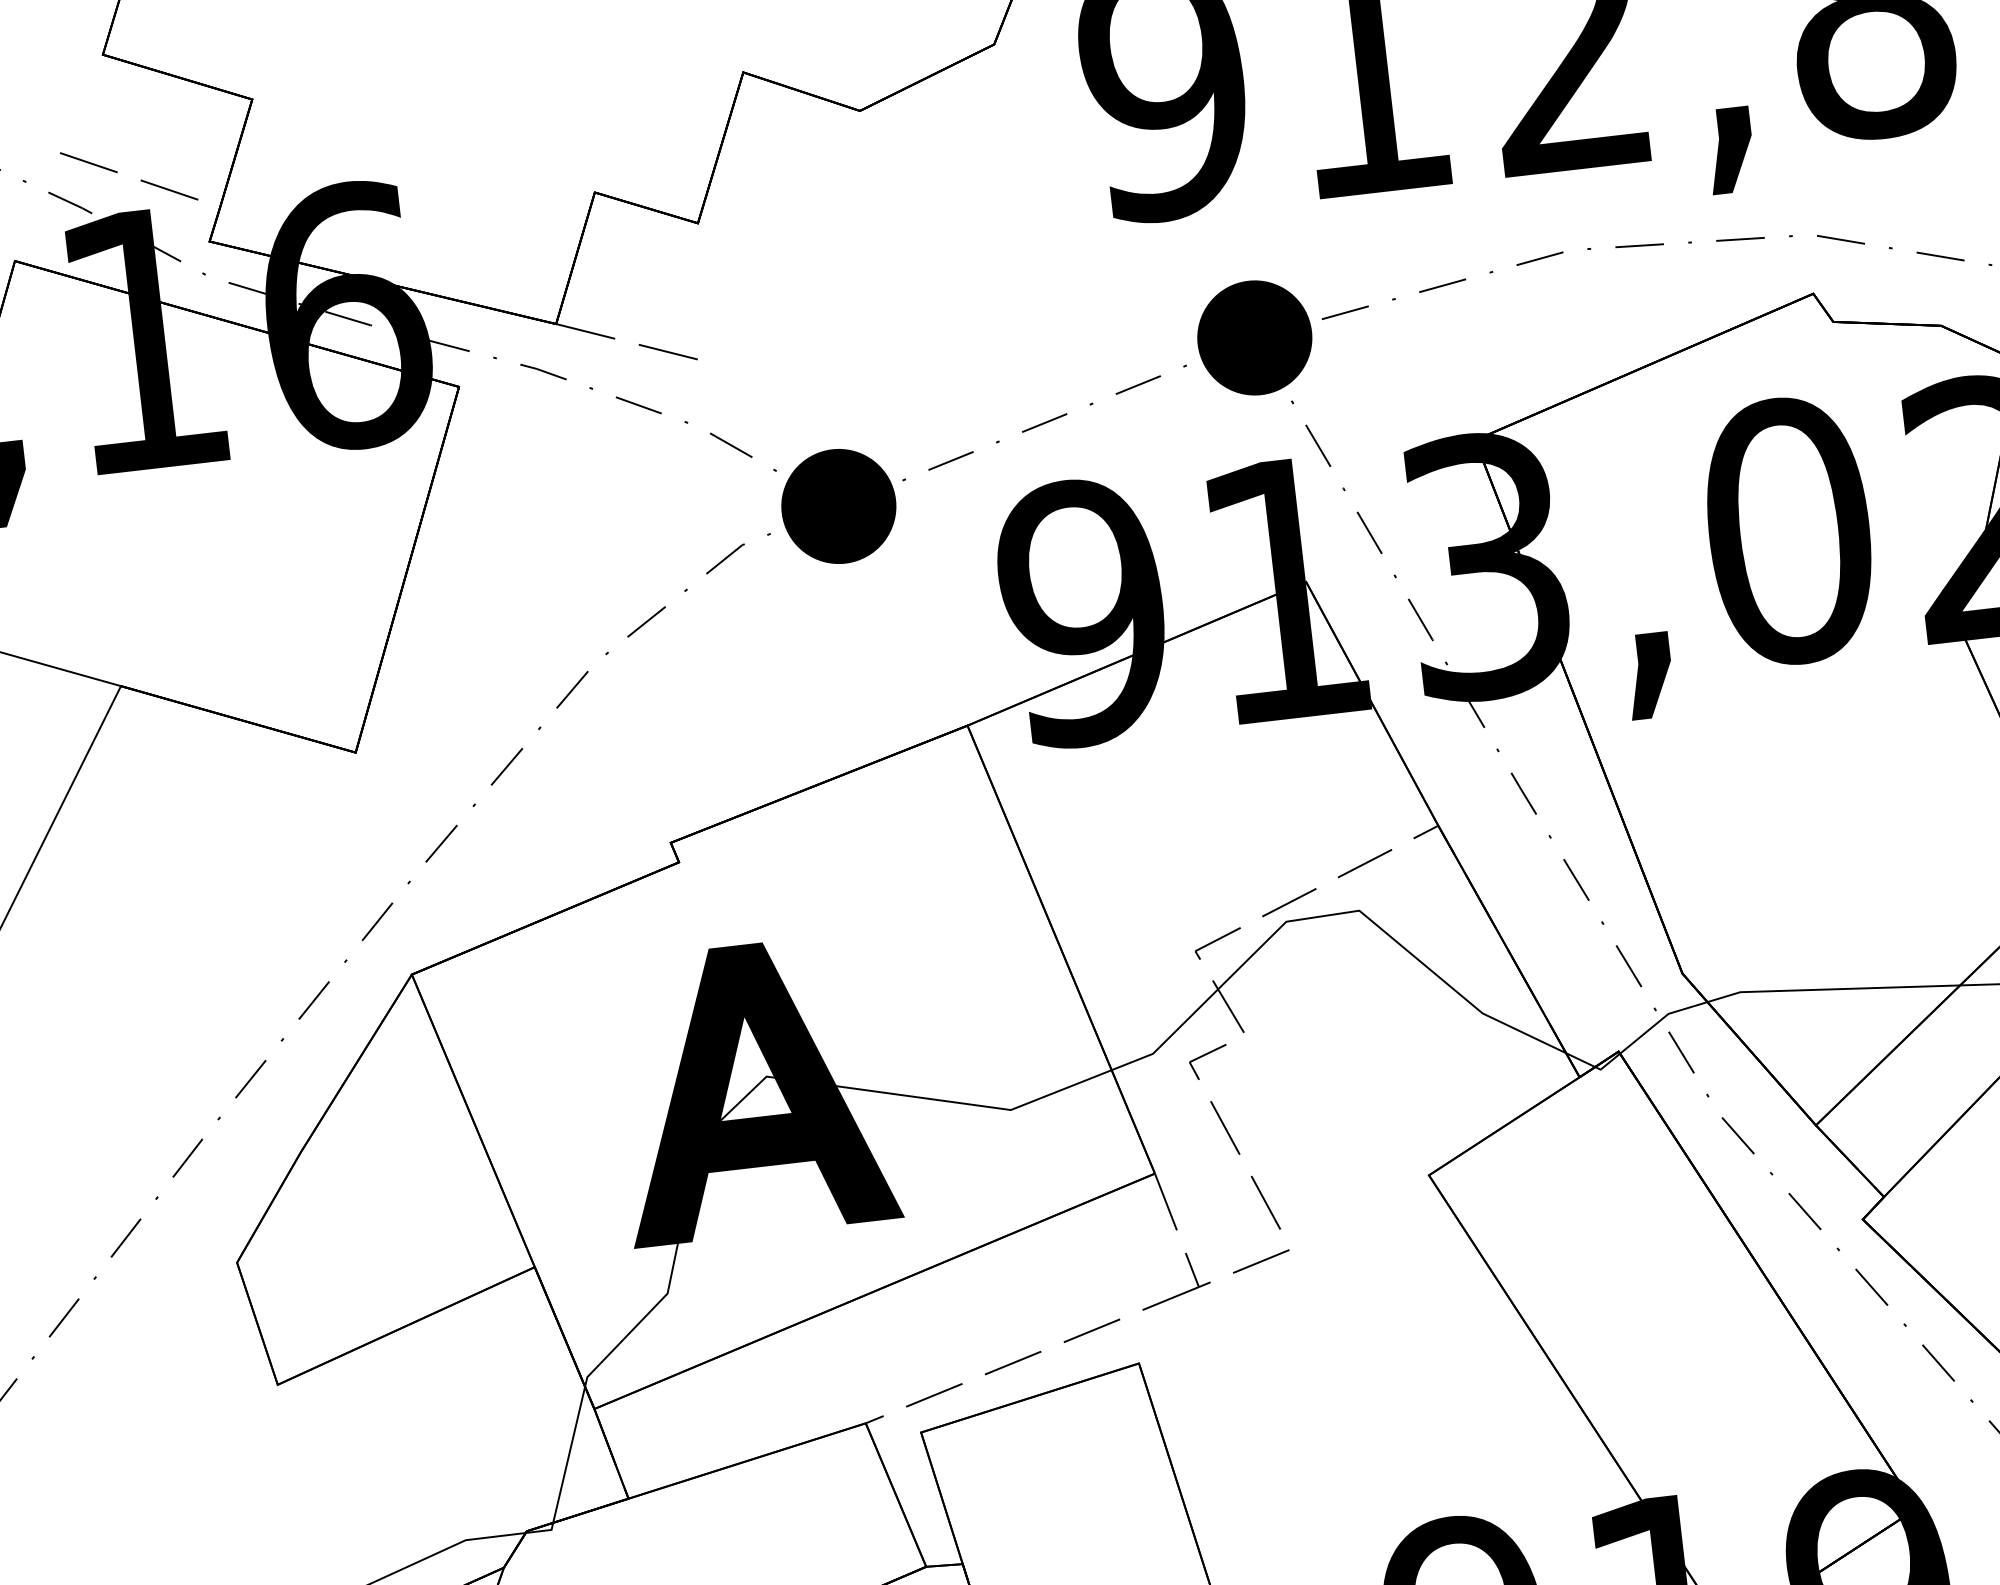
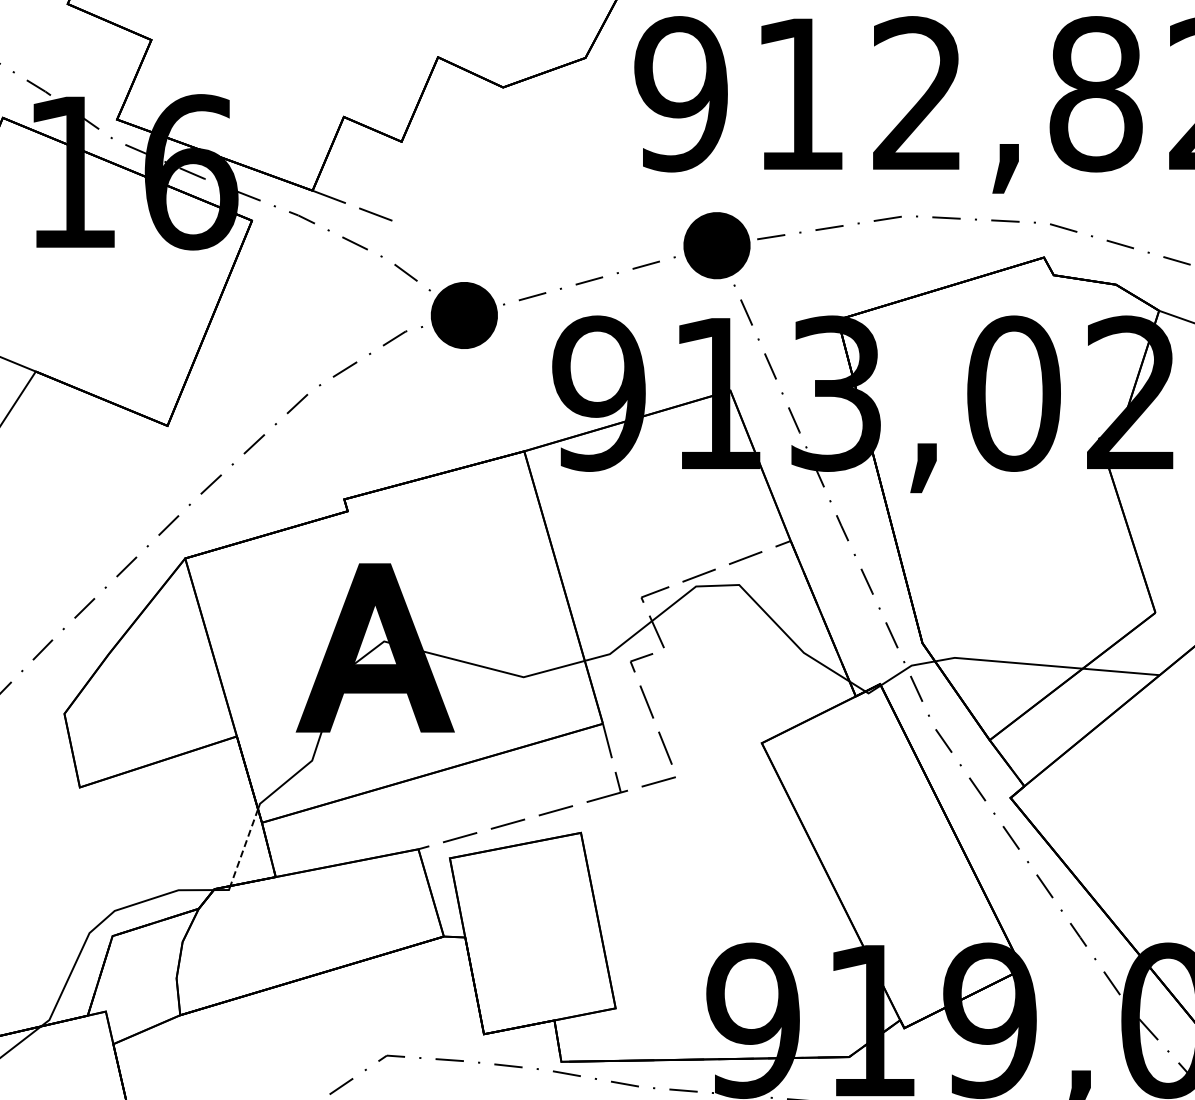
line: (117, 172) -> (68, 73), removed
line: (569, 1454) -> (244, 847), solid -> dashed

